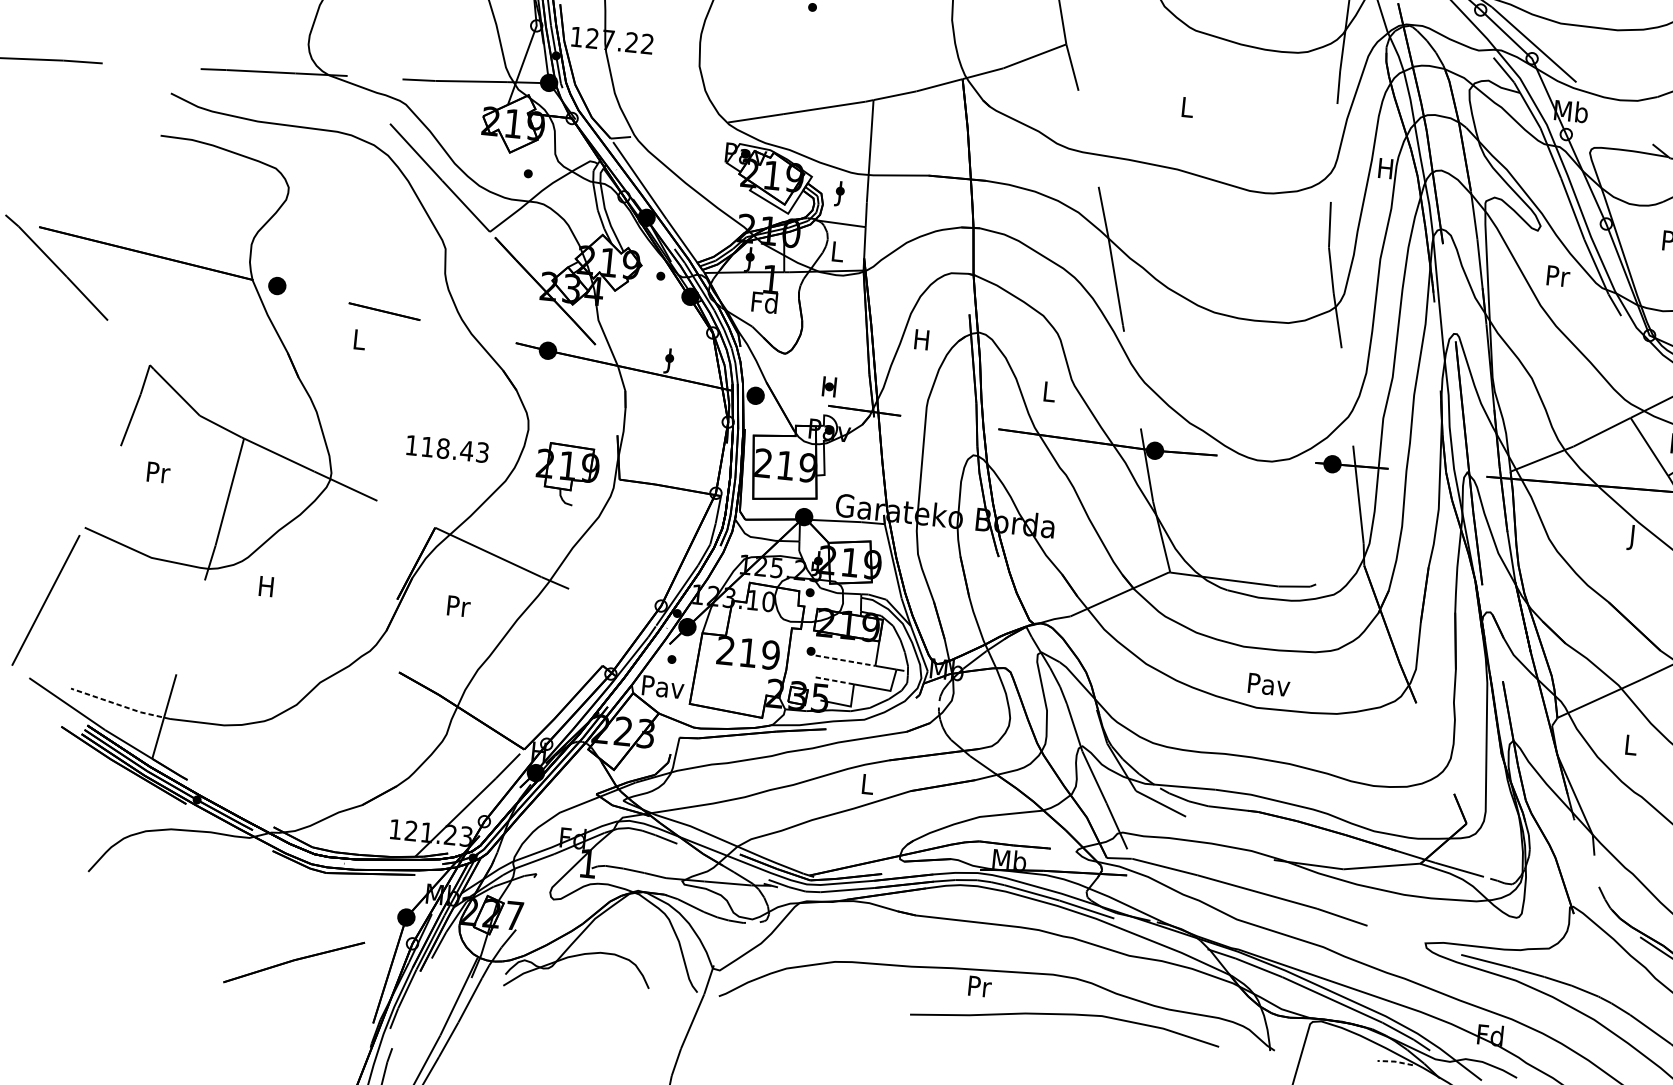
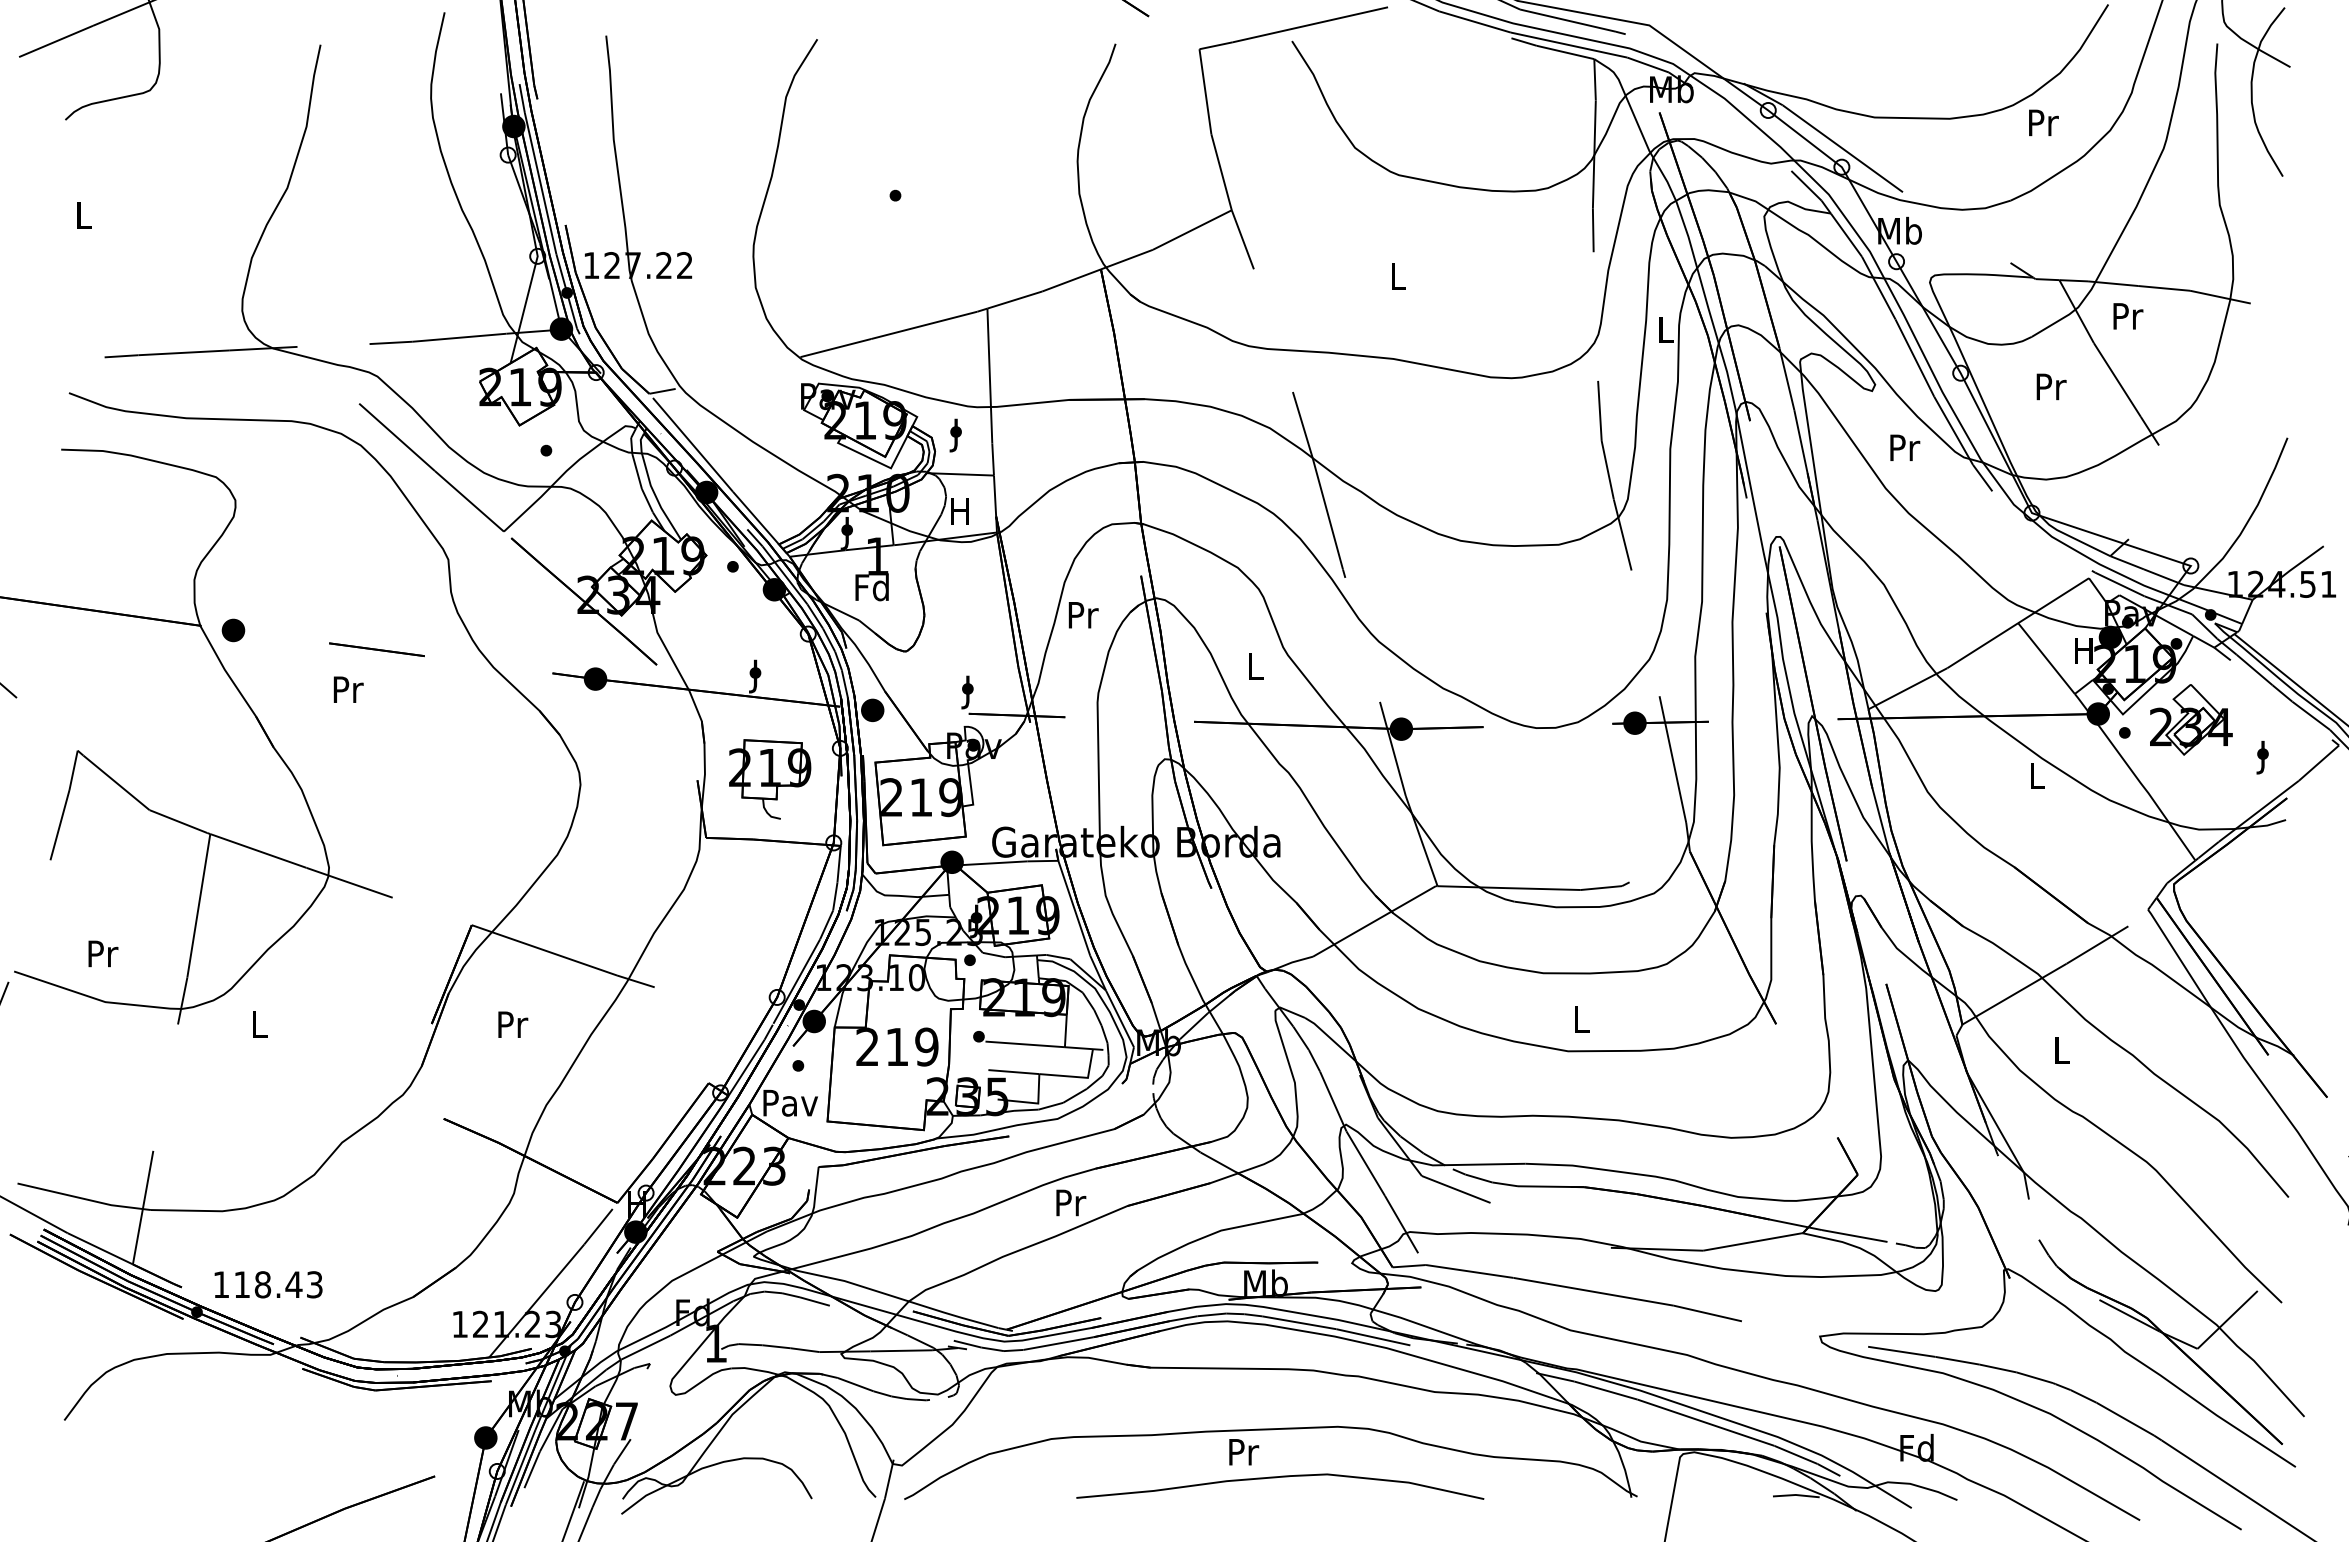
text: (1385, 168) -> (1664, 329), H -> L
text: (836, 251) -> (959, 511), L -> H
text: (359, 339) -> (348, 689), L -> Pr
text: (922, 340) -> (1083, 615), H -> Pr
text: (828, 389) -> (967, 692), H -> J
text: (447, 448) -> (268, 1284), moved
text: (158, 472) -> (103, 953), moved
part: (567, 474) -> (770, 779), moved
text: (1633, 537) -> (2037, 779), J -> L
text: (265, 586) -> (258, 1024), H -> L
line: (845, 660) -> (1025, 1044), dashed -> solid
line: (834, 681) -> (1013, 1072), dashed -> solid
text: (1269, 684) -> (1581, 1019), Pav -> L
line: (120, 705) -> (84, 1198), dashed -> solid
text: (868, 784) -> (1071, 1202), L -> Pr
curve: (1063, 1015) -> (1276, 1478), moved
line: (1394, 1061) -> (1795, 1494), dashed -> solid

